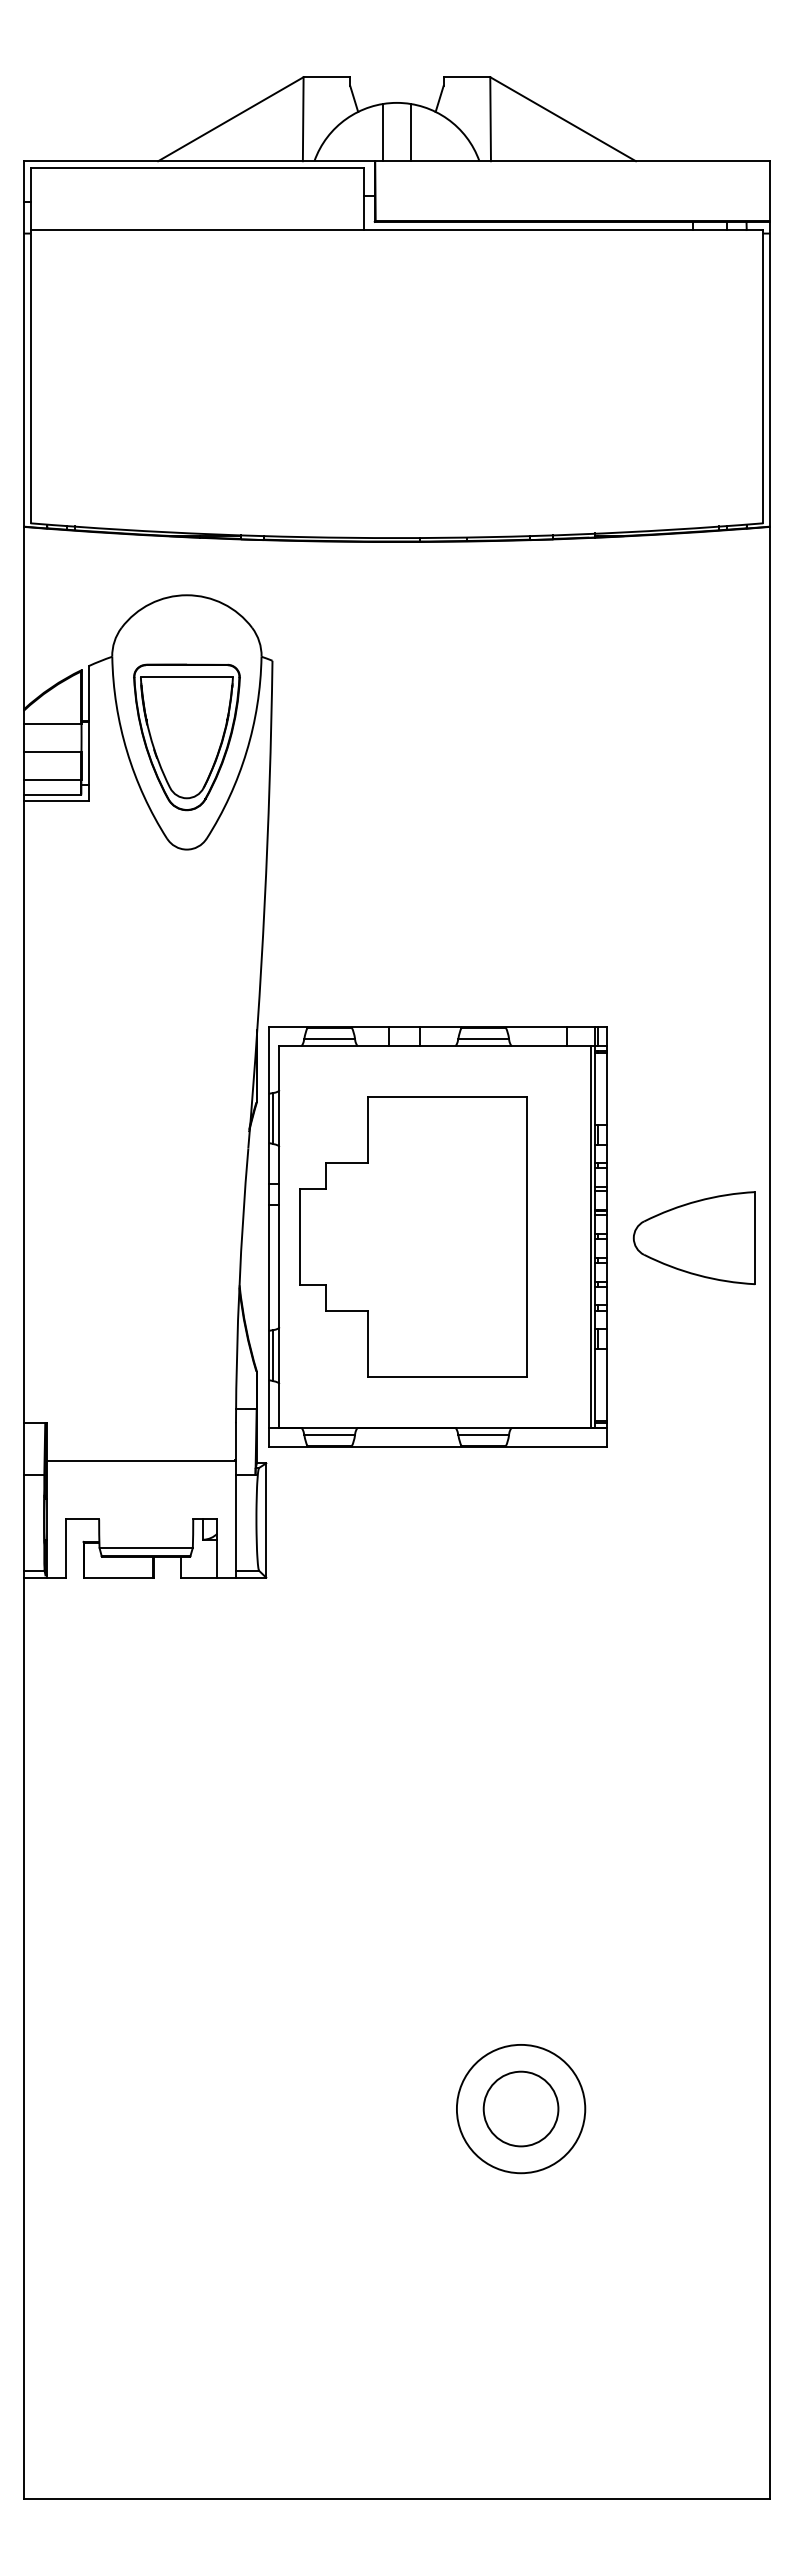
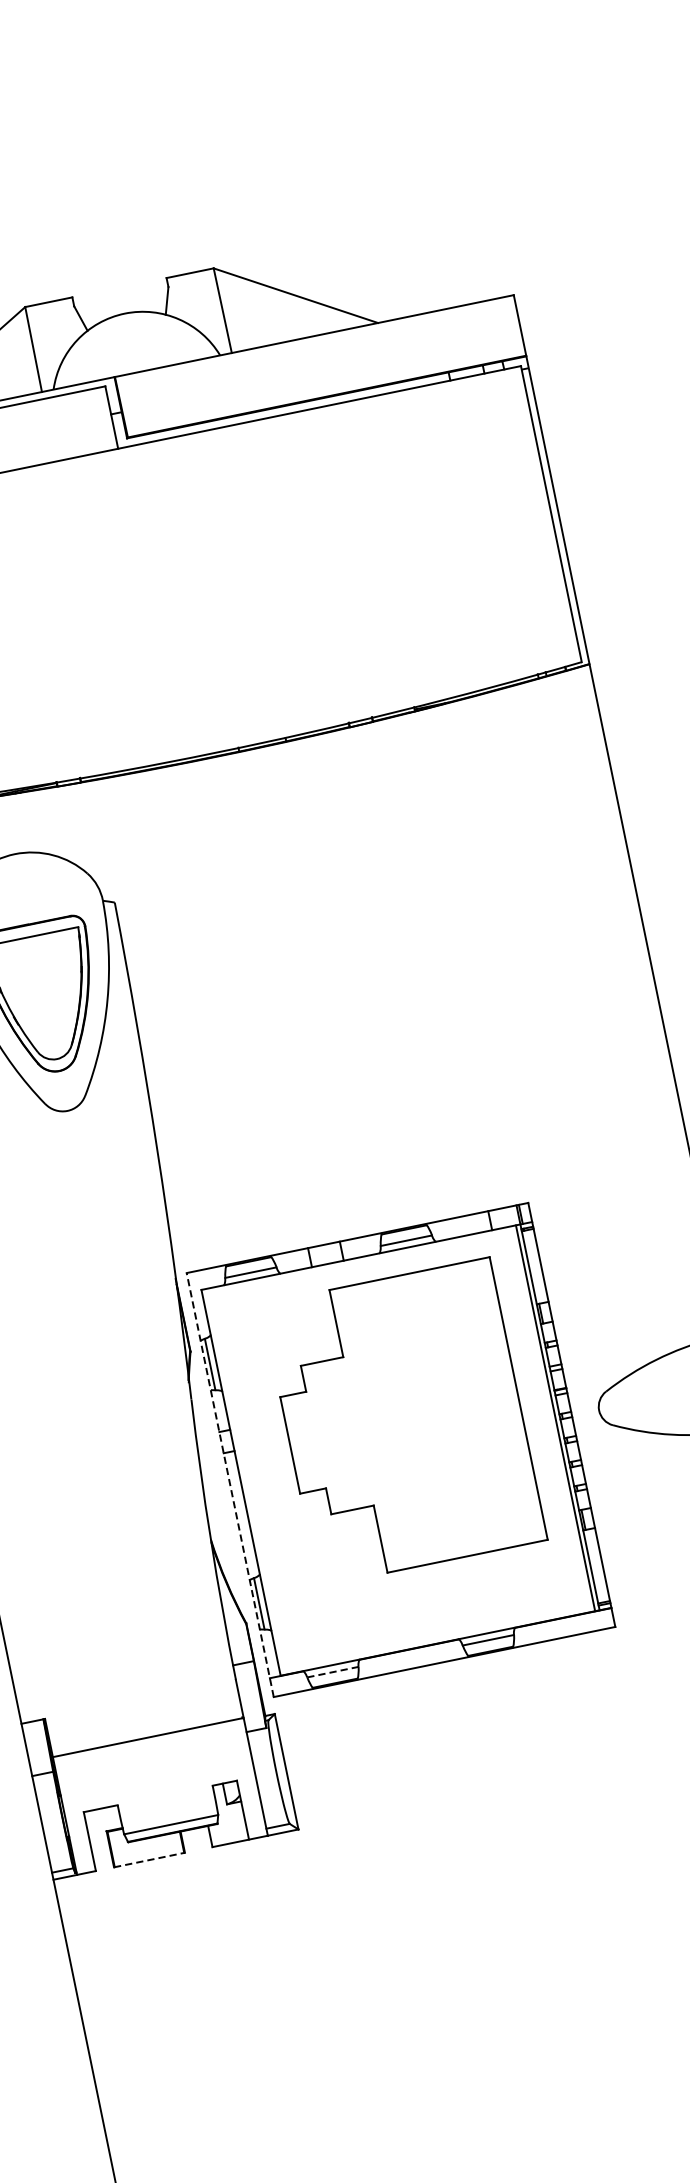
line: (382, 132) -> (116, 346), removed
line: (410, 132) -> (144, 340), removed
line: (268, 1236) -> (230, 1484), solid -> dashed
part: (413, 1236) -> (404, 1421), moved
line: (330, 1434) -> (333, 1671), solid -> dashed
line: (119, 1577) -> (150, 1859), solid -> dashed

